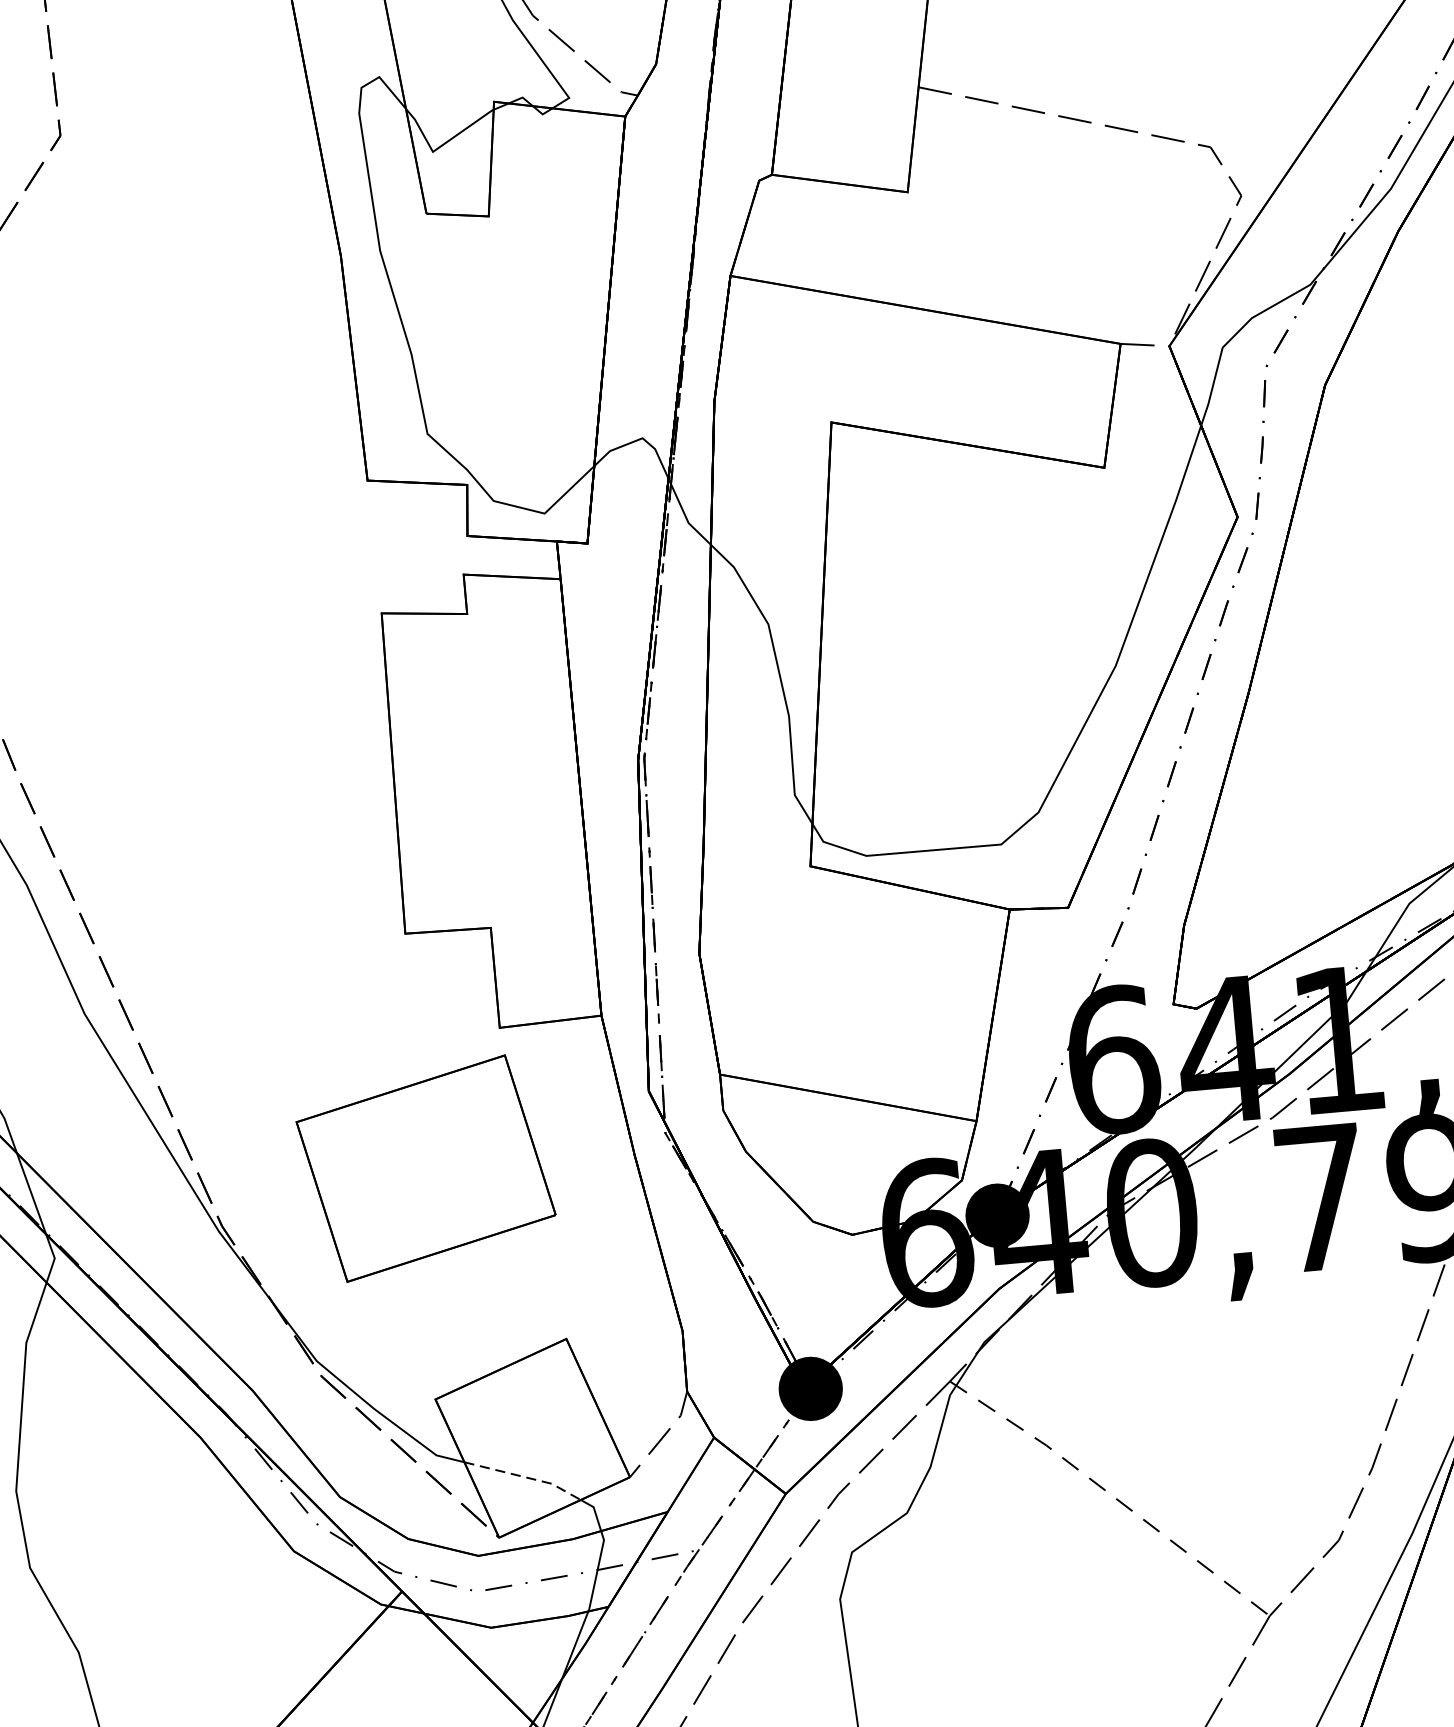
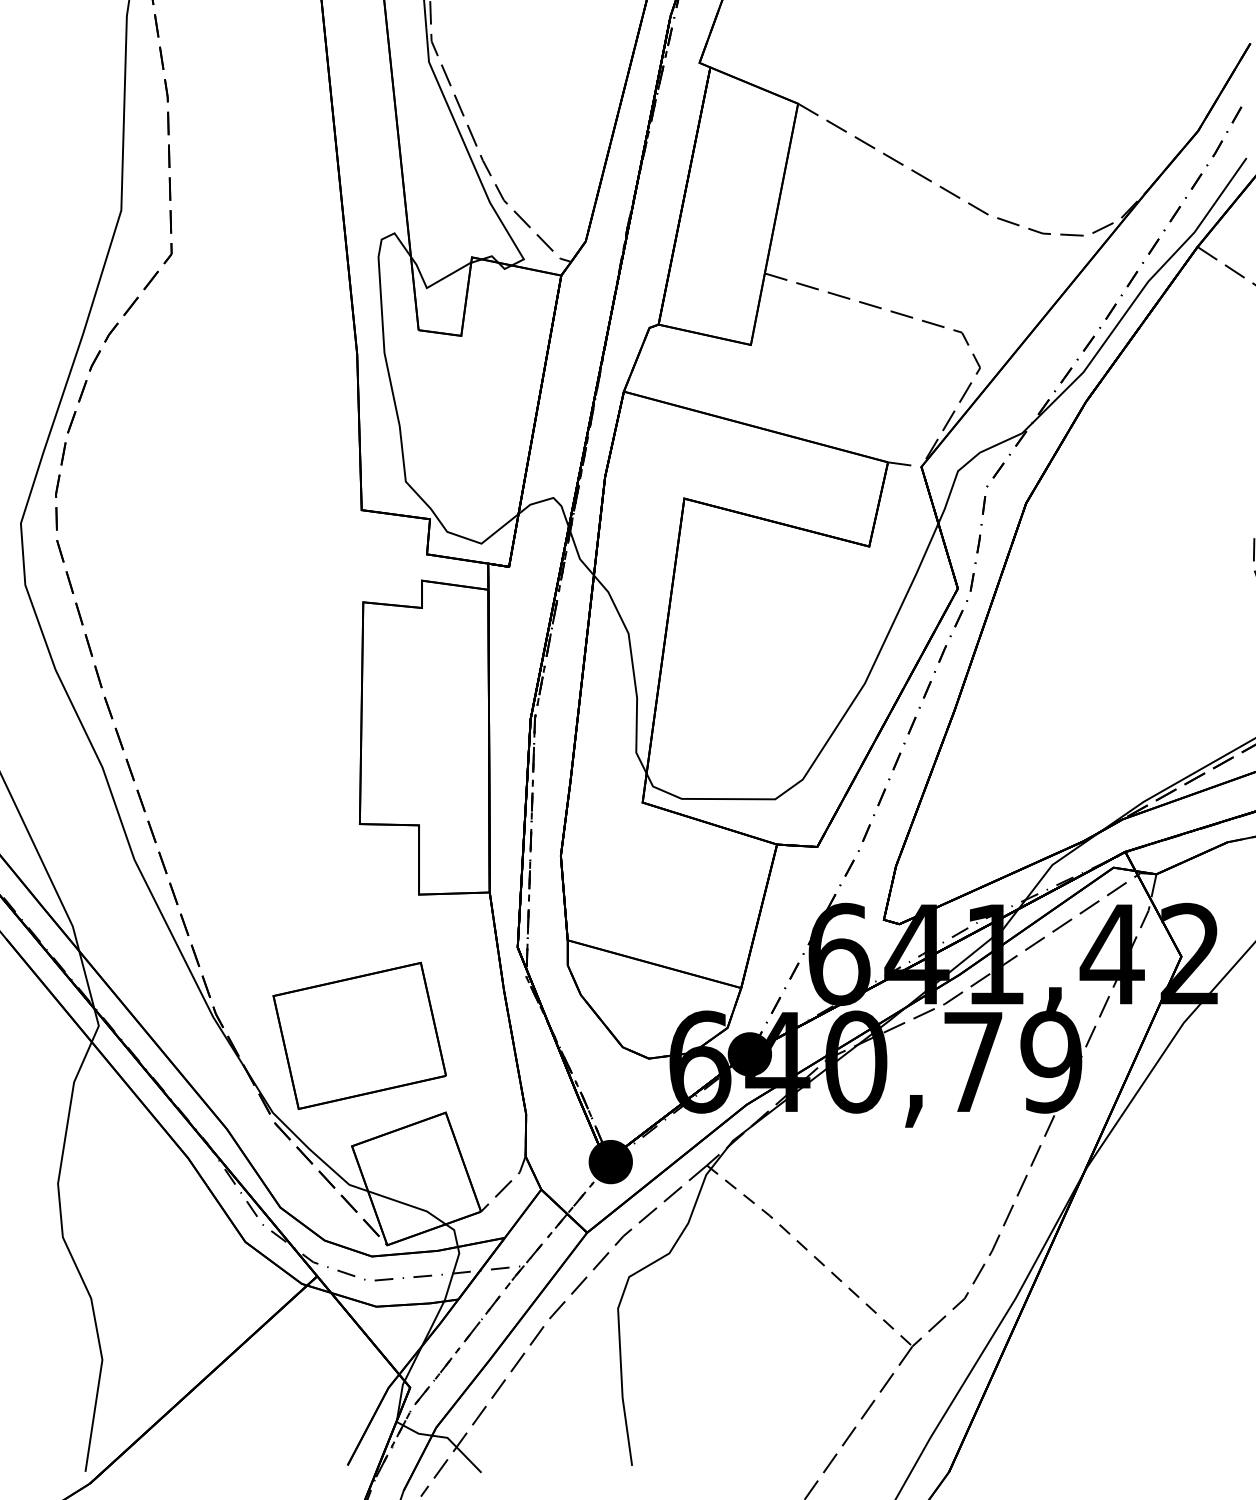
part: (425, 1168) -> (359, 1035), moved
line: (525, 1477) -> (409, 1205), dashed -> solid

